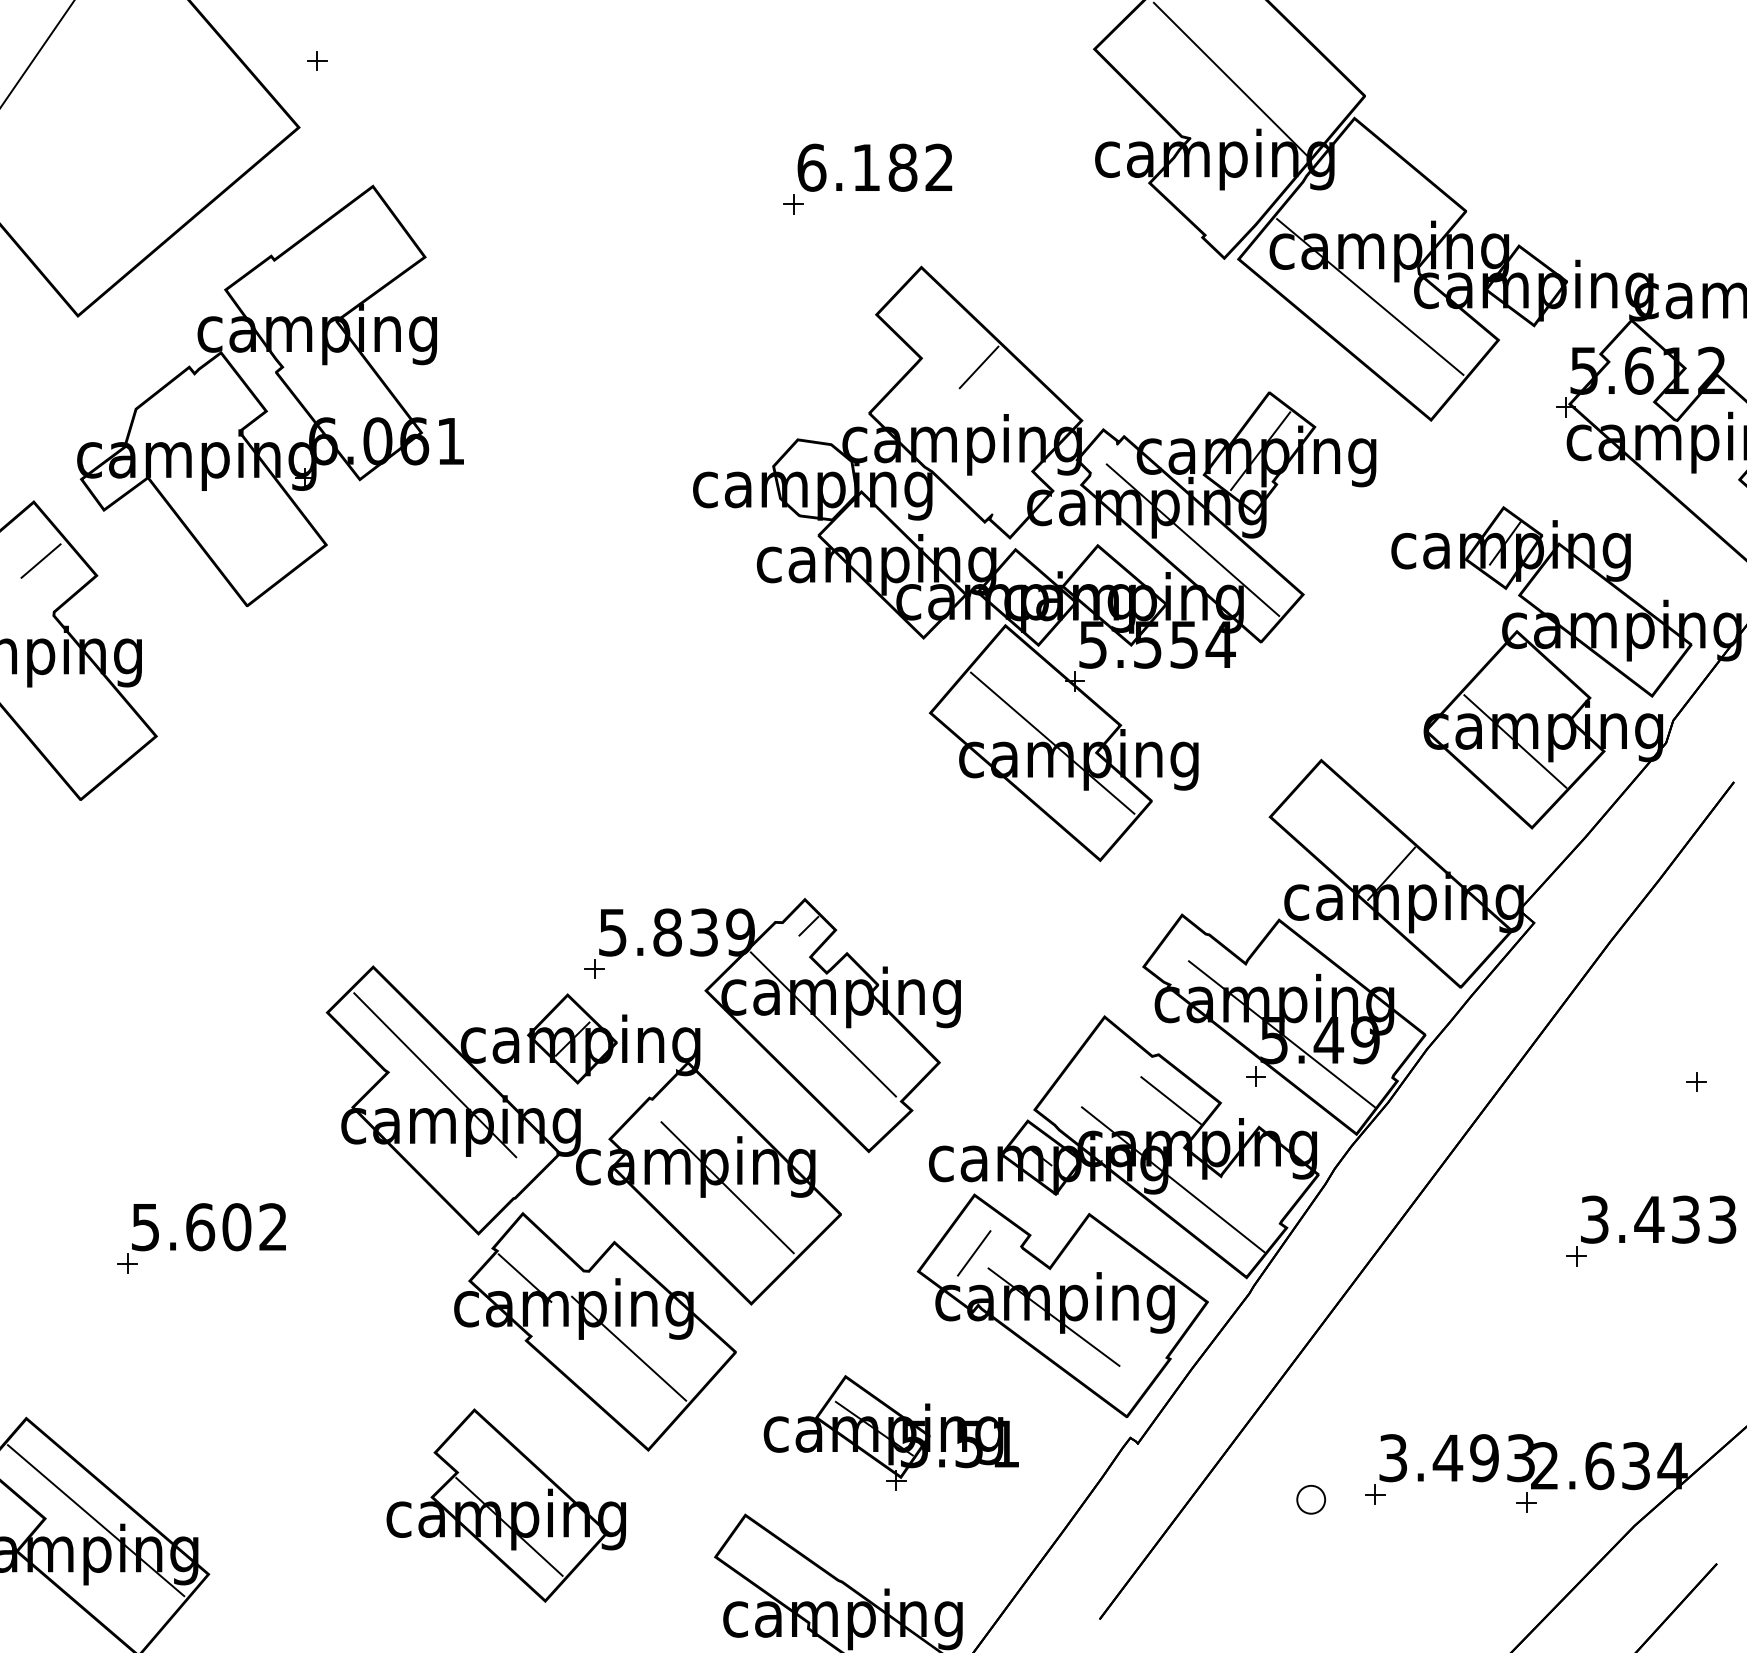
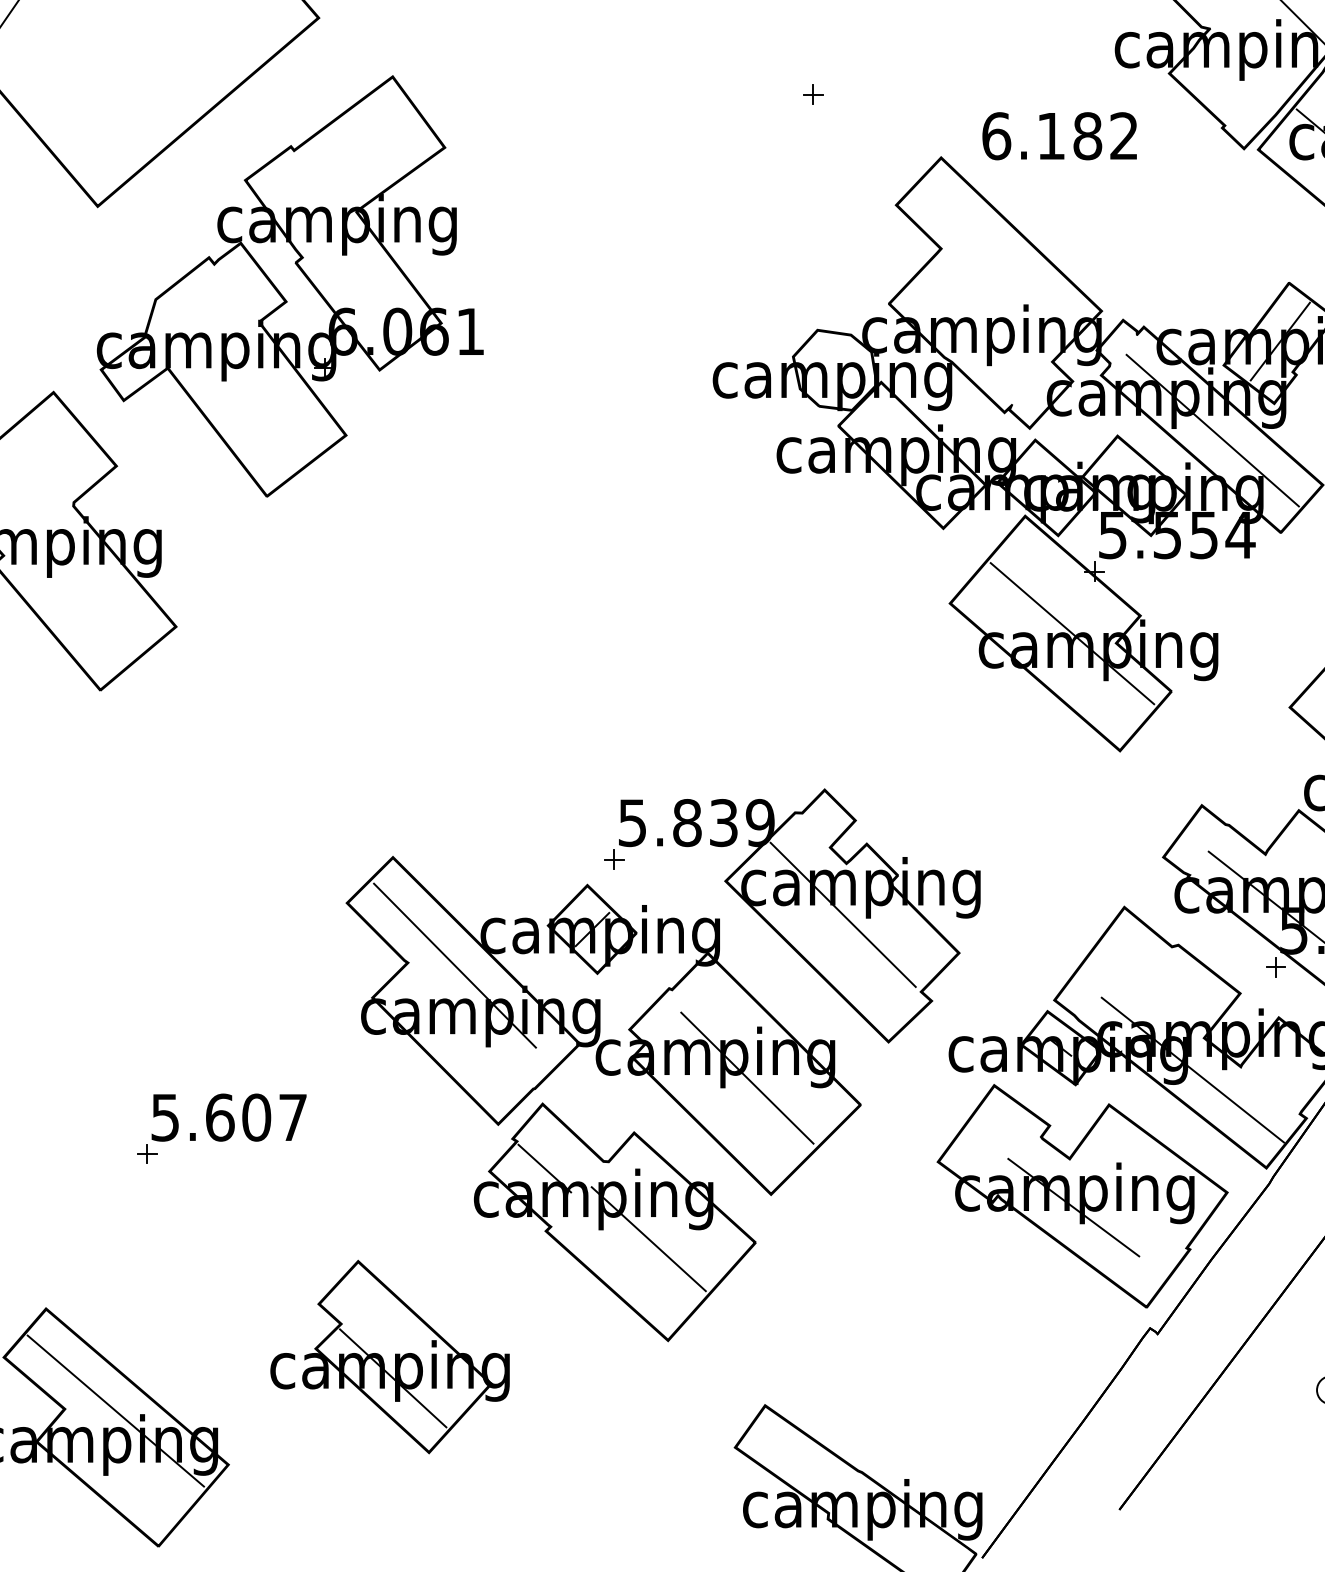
text: (874, 167) -> (1059, 135), moved
line: (978, 367) -> (998, 257), removed
line: (40, 560) -> (60, 450), removed
line: (808, 925) -> (828, 815), removed
line: (1170, 1100) -> (1190, 990), removed
text: (272, 1226) -> (292, 1116), 5.602 -> 5.607
line: (974, 1253) -> (994, 1143), removed
part: (890, 1432) -> (910, 1322), removed
part: (505, 1505) -> (389, 1356), moved

